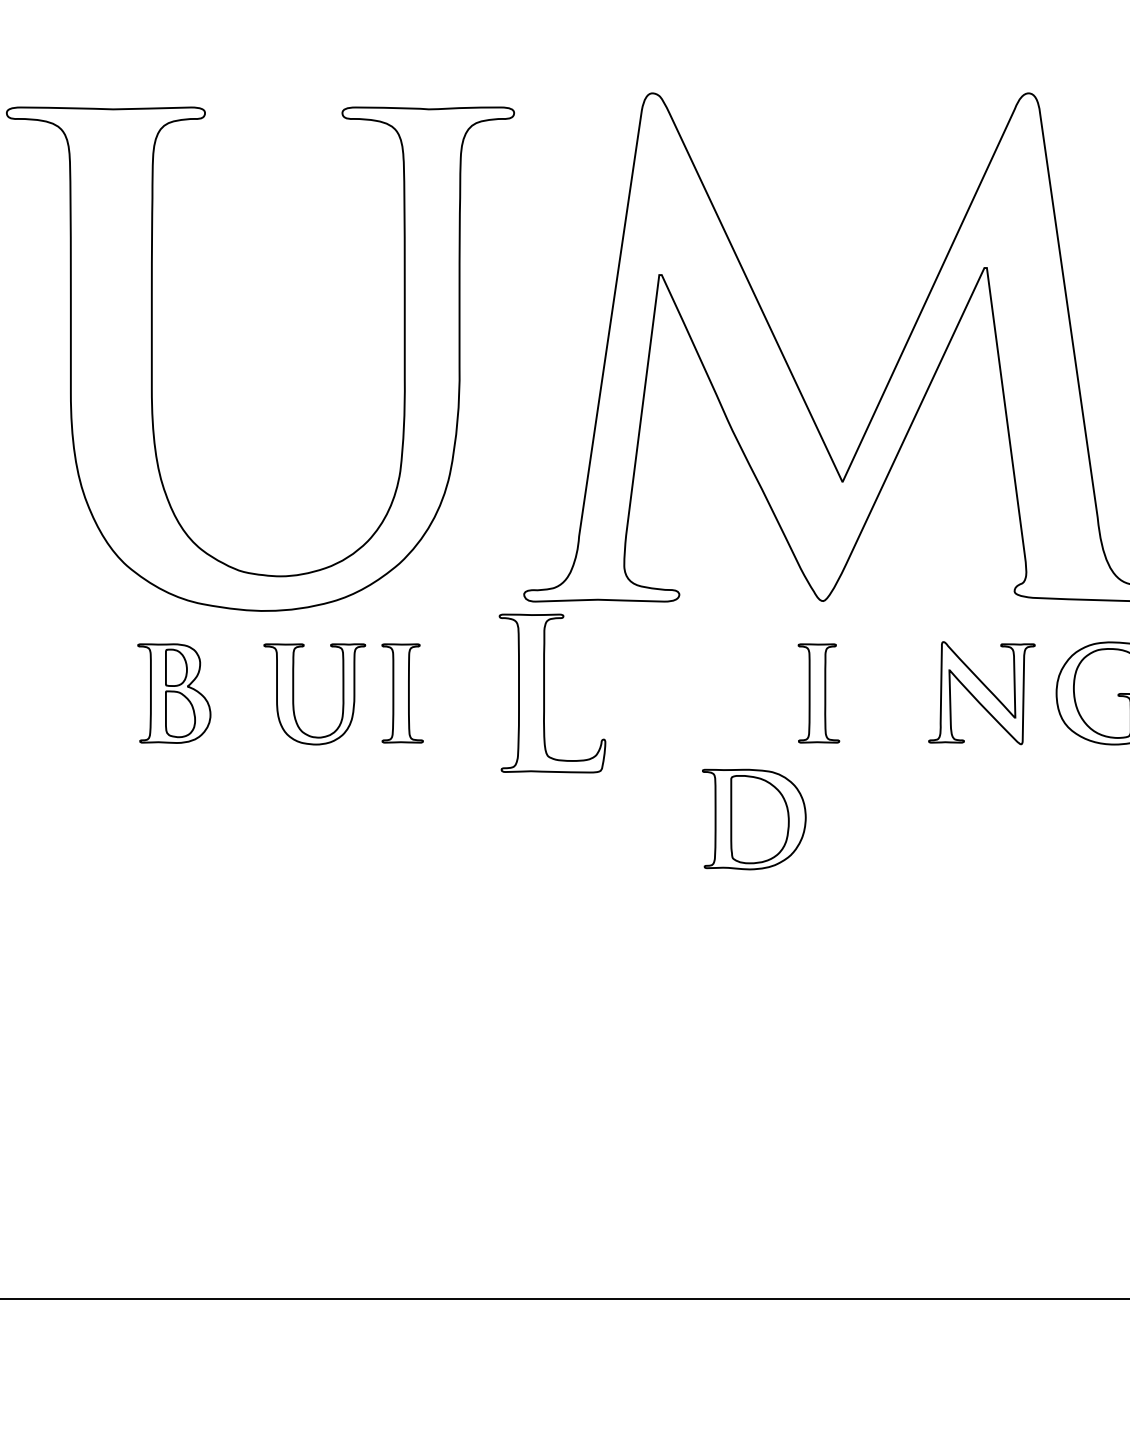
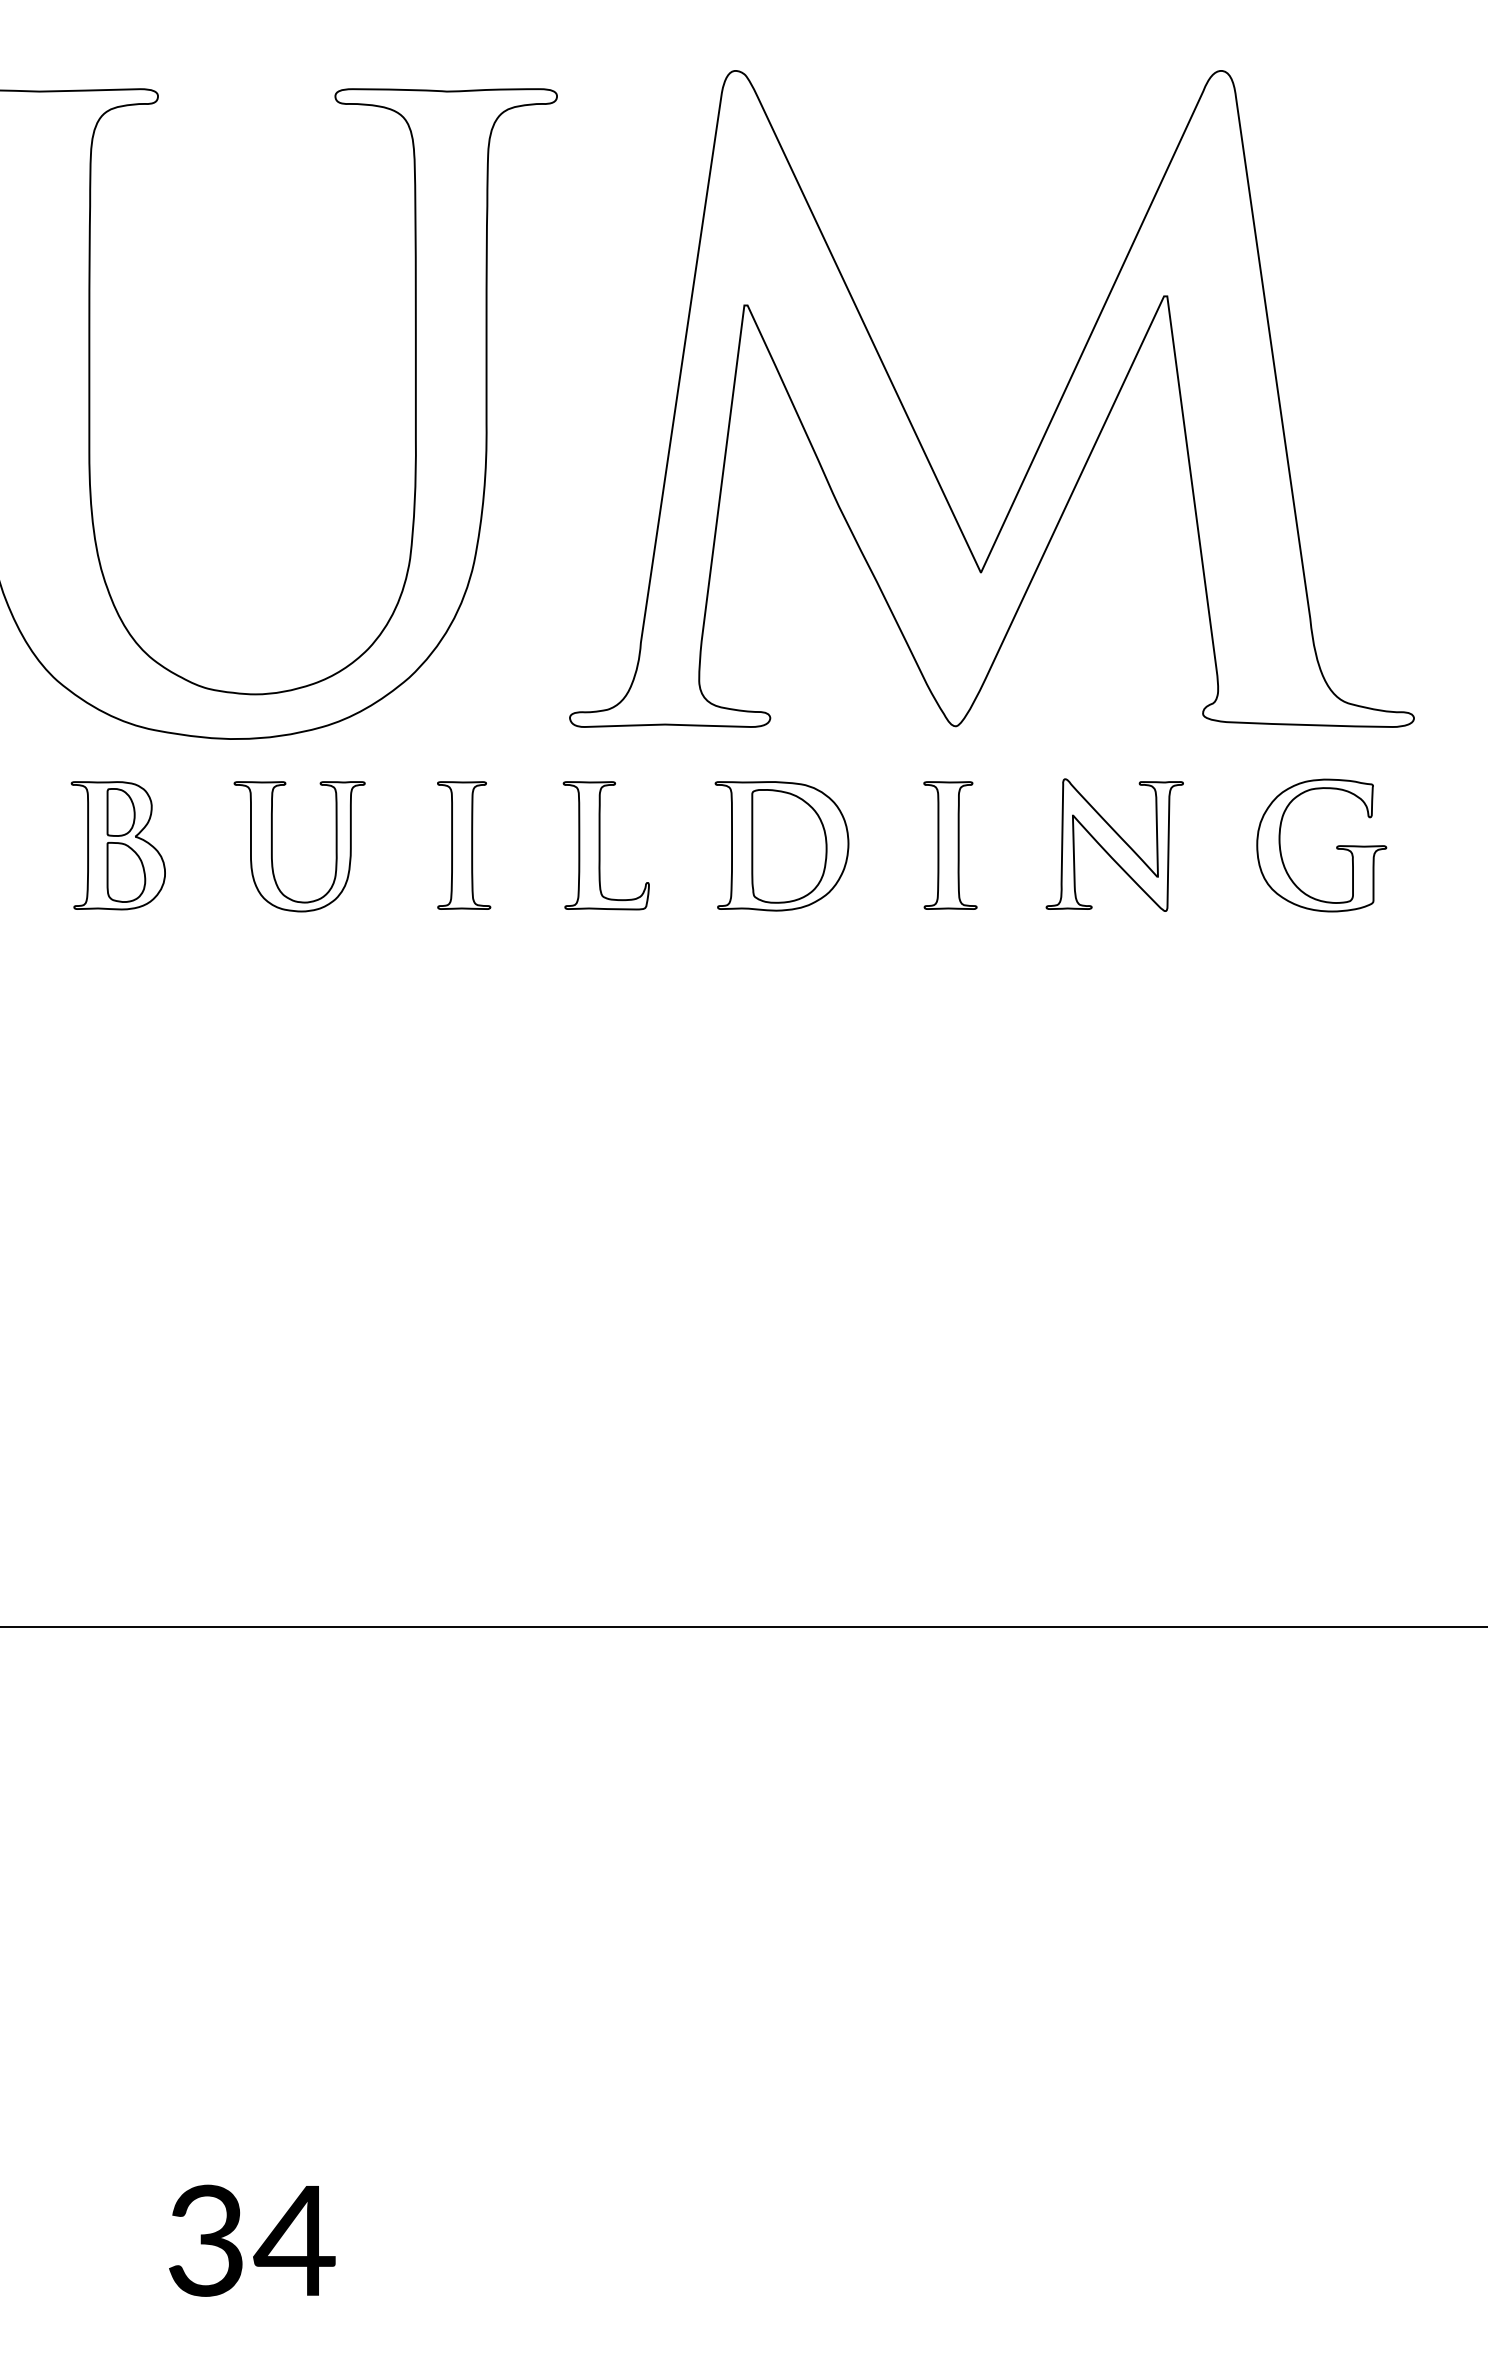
part: (981, 692) -> (1114, 844), moved
part: (402, 693) -> (464, 845), moved
part: (551, 693) -> (605, 845), size x0.62
part: (753, 819) -> (781, 846), moved

